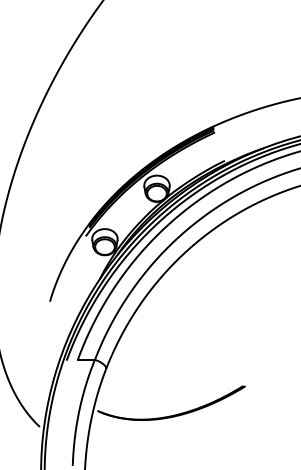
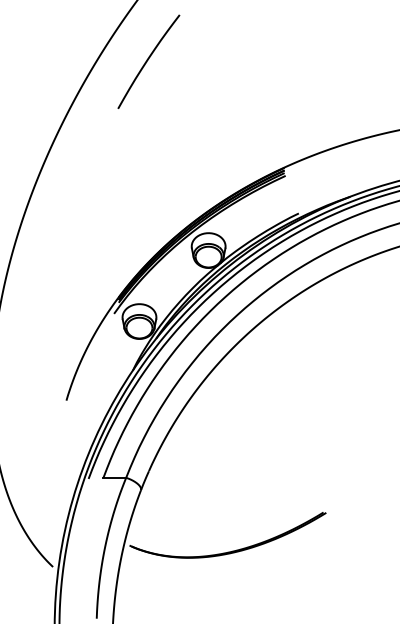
curve: (111, 46) -> (148, 61), added

